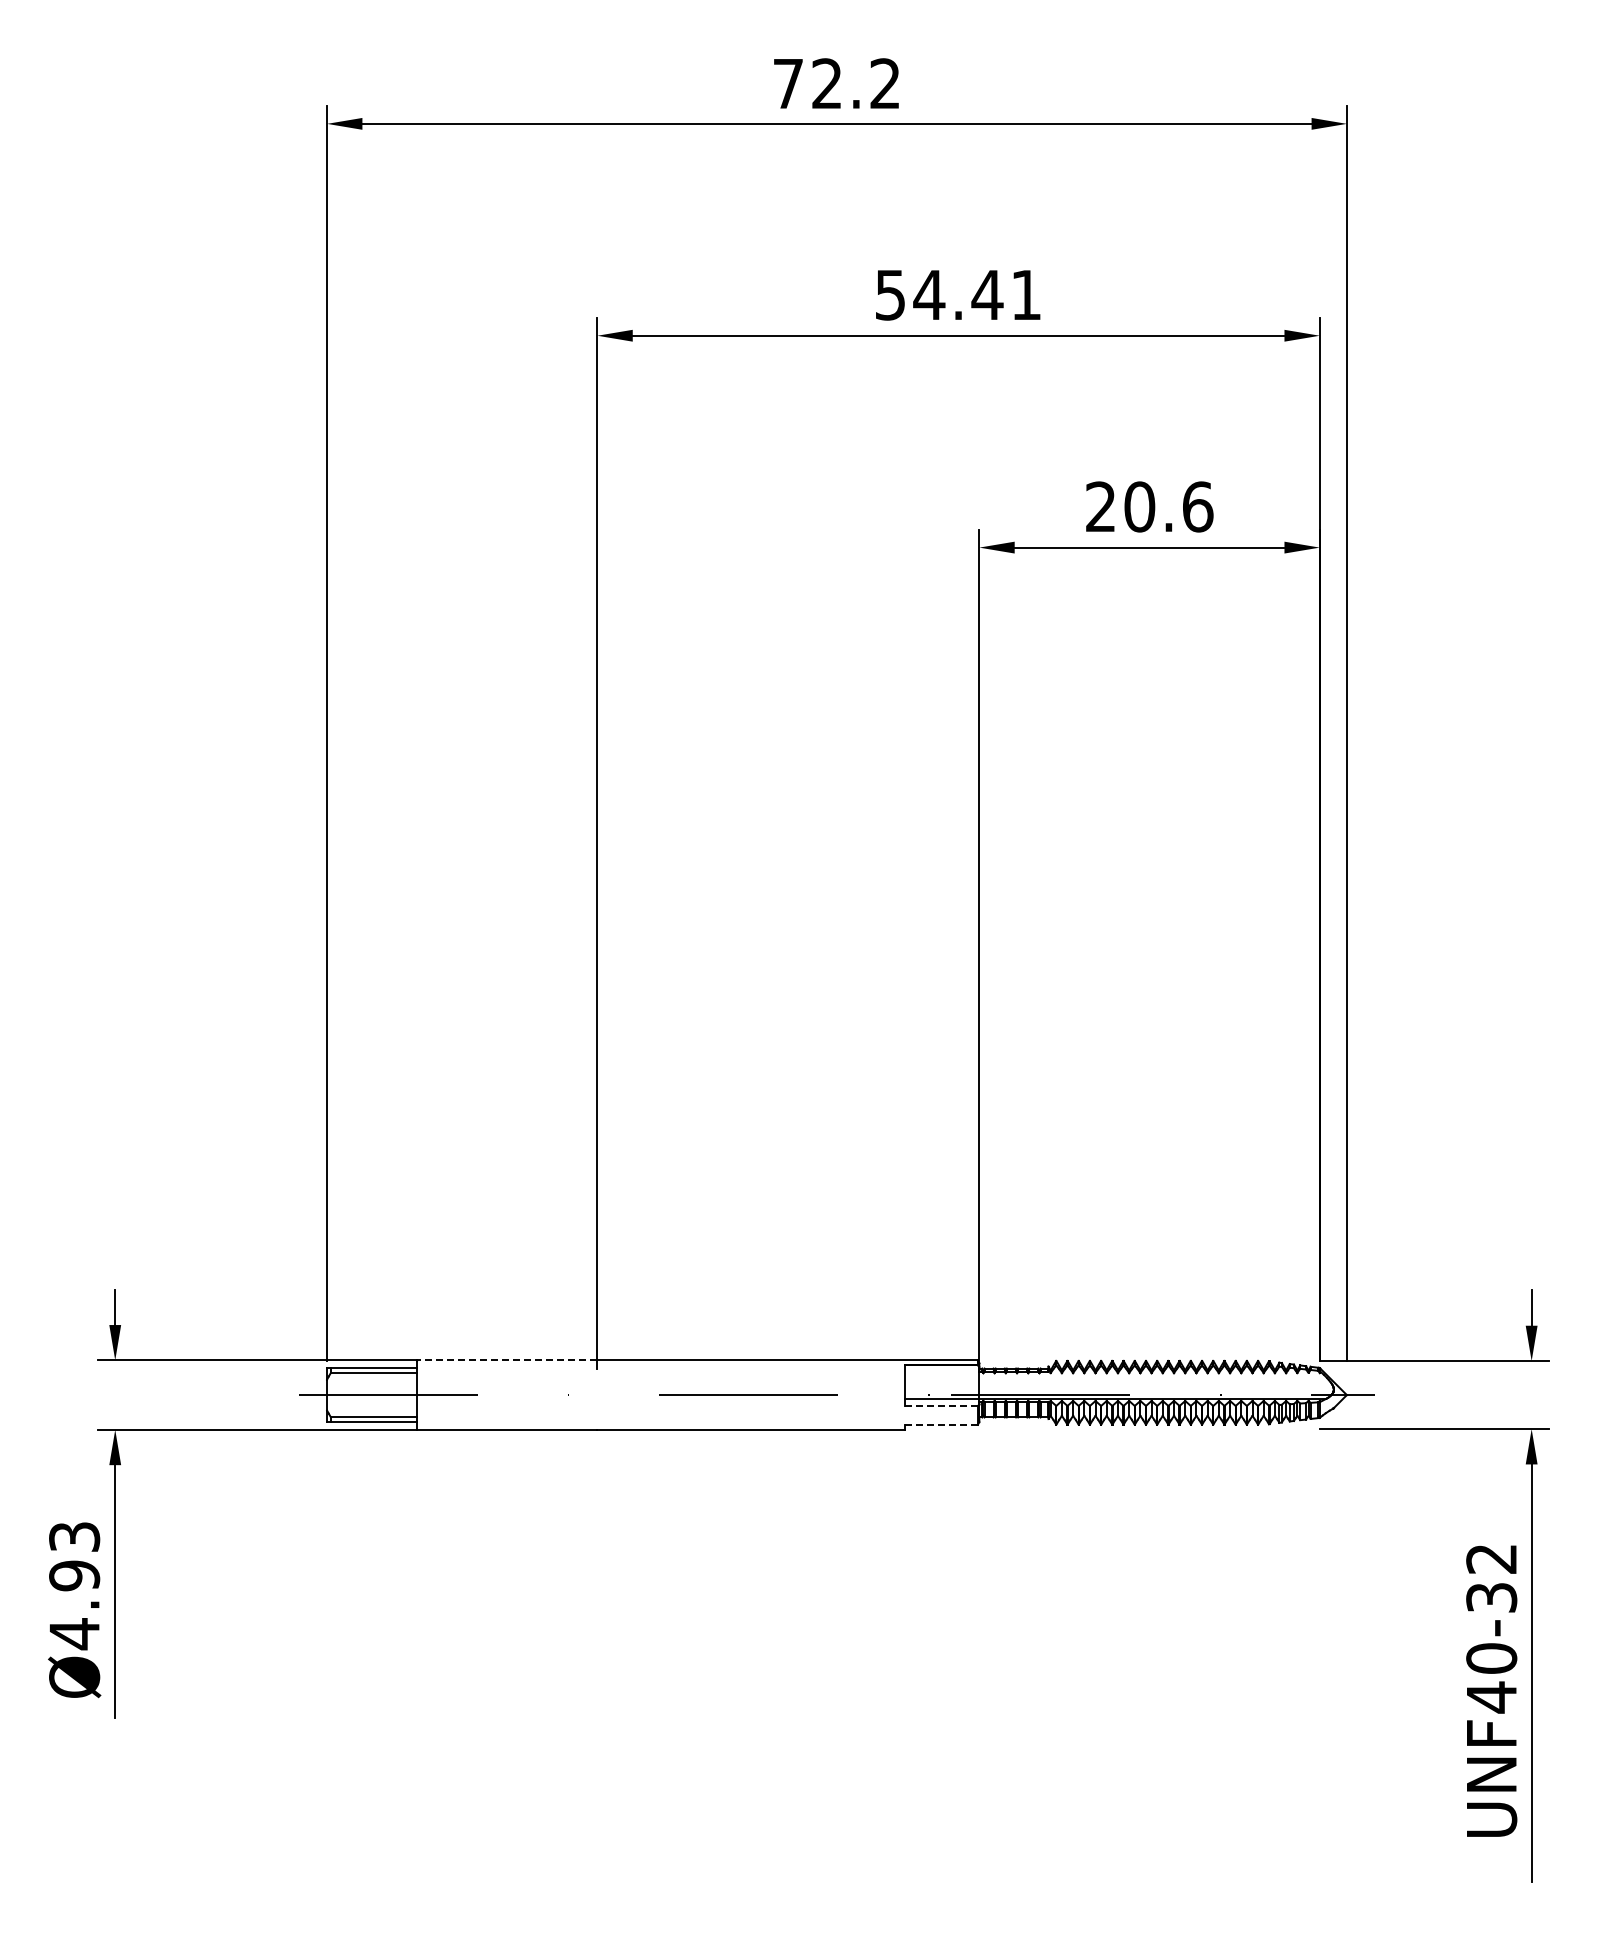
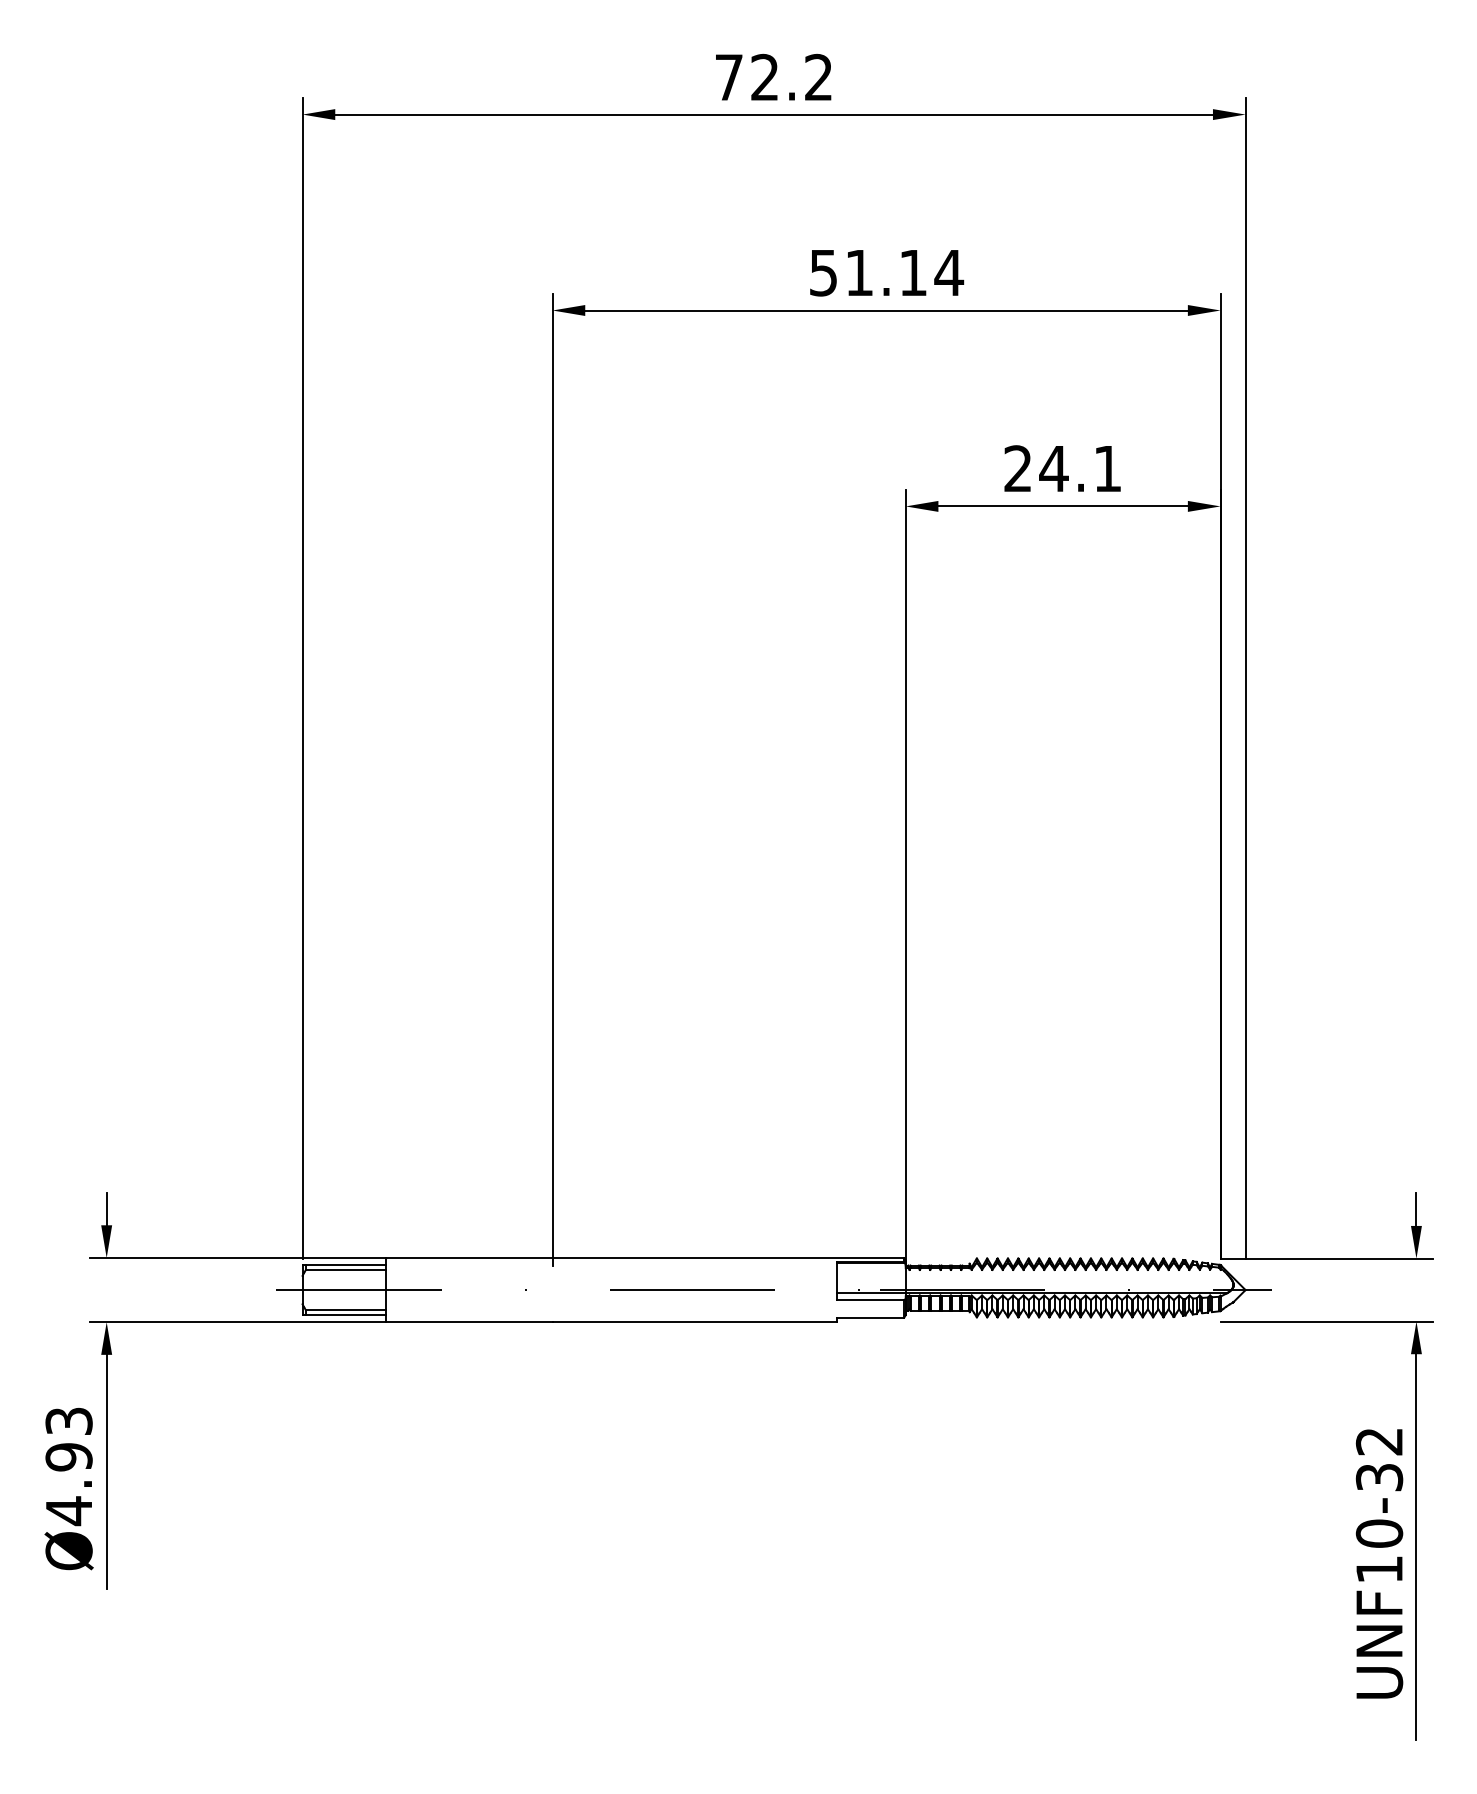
text: (977, 294) -> (904, 272), 54.41 -> 51.14
text: (1168, 506) -> (1080, 468), 20.6 -> 24.1
line: (506, 1360) -> (468, 1258), dashed -> solid
line: (941, 1406) -> (870, 1300), dashed -> solid
line: (941, 1425) -> (870, 1318), dashed -> solid
text: (1491, 1697) -> (1379, 1569), UNF40-32 -> UNF10-32

